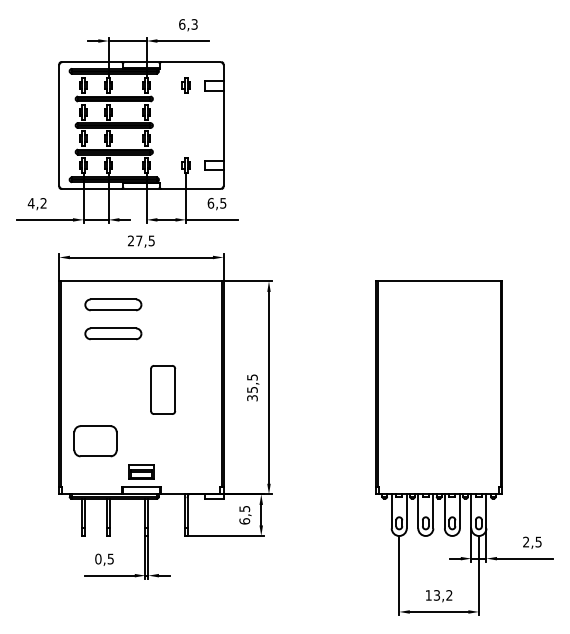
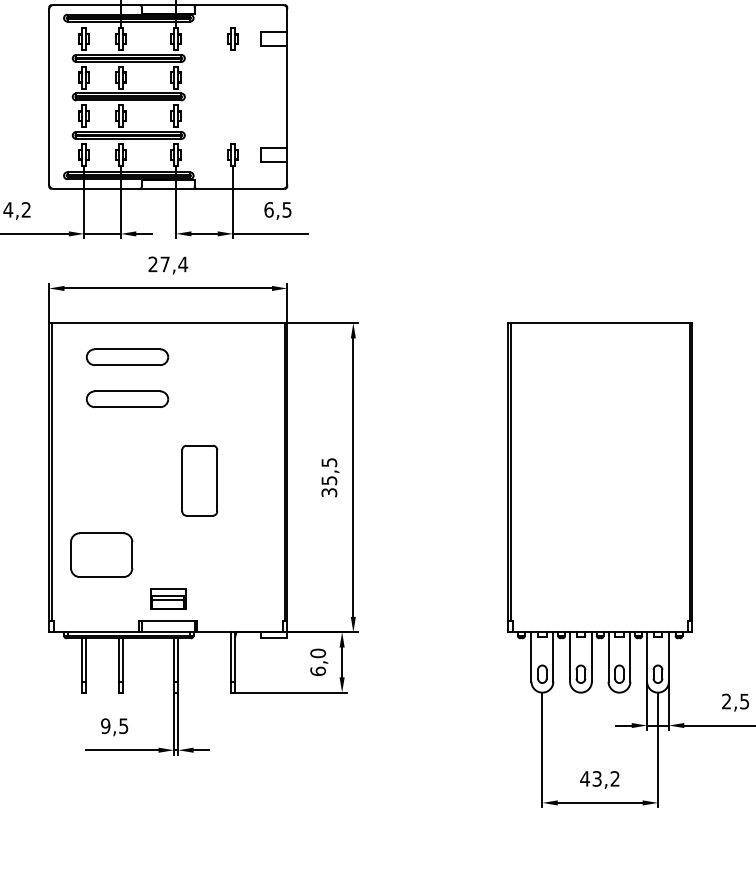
text: (151, 240) -> (182, 263), 27,5 -> 27,4
text: (244, 508) -> (317, 652), 6,5 -> 6,0
text: (98, 559) -> (105, 726), 0,5 -> 9,5
text: (428, 595) -> (584, 779), 13,2 -> 43,2

